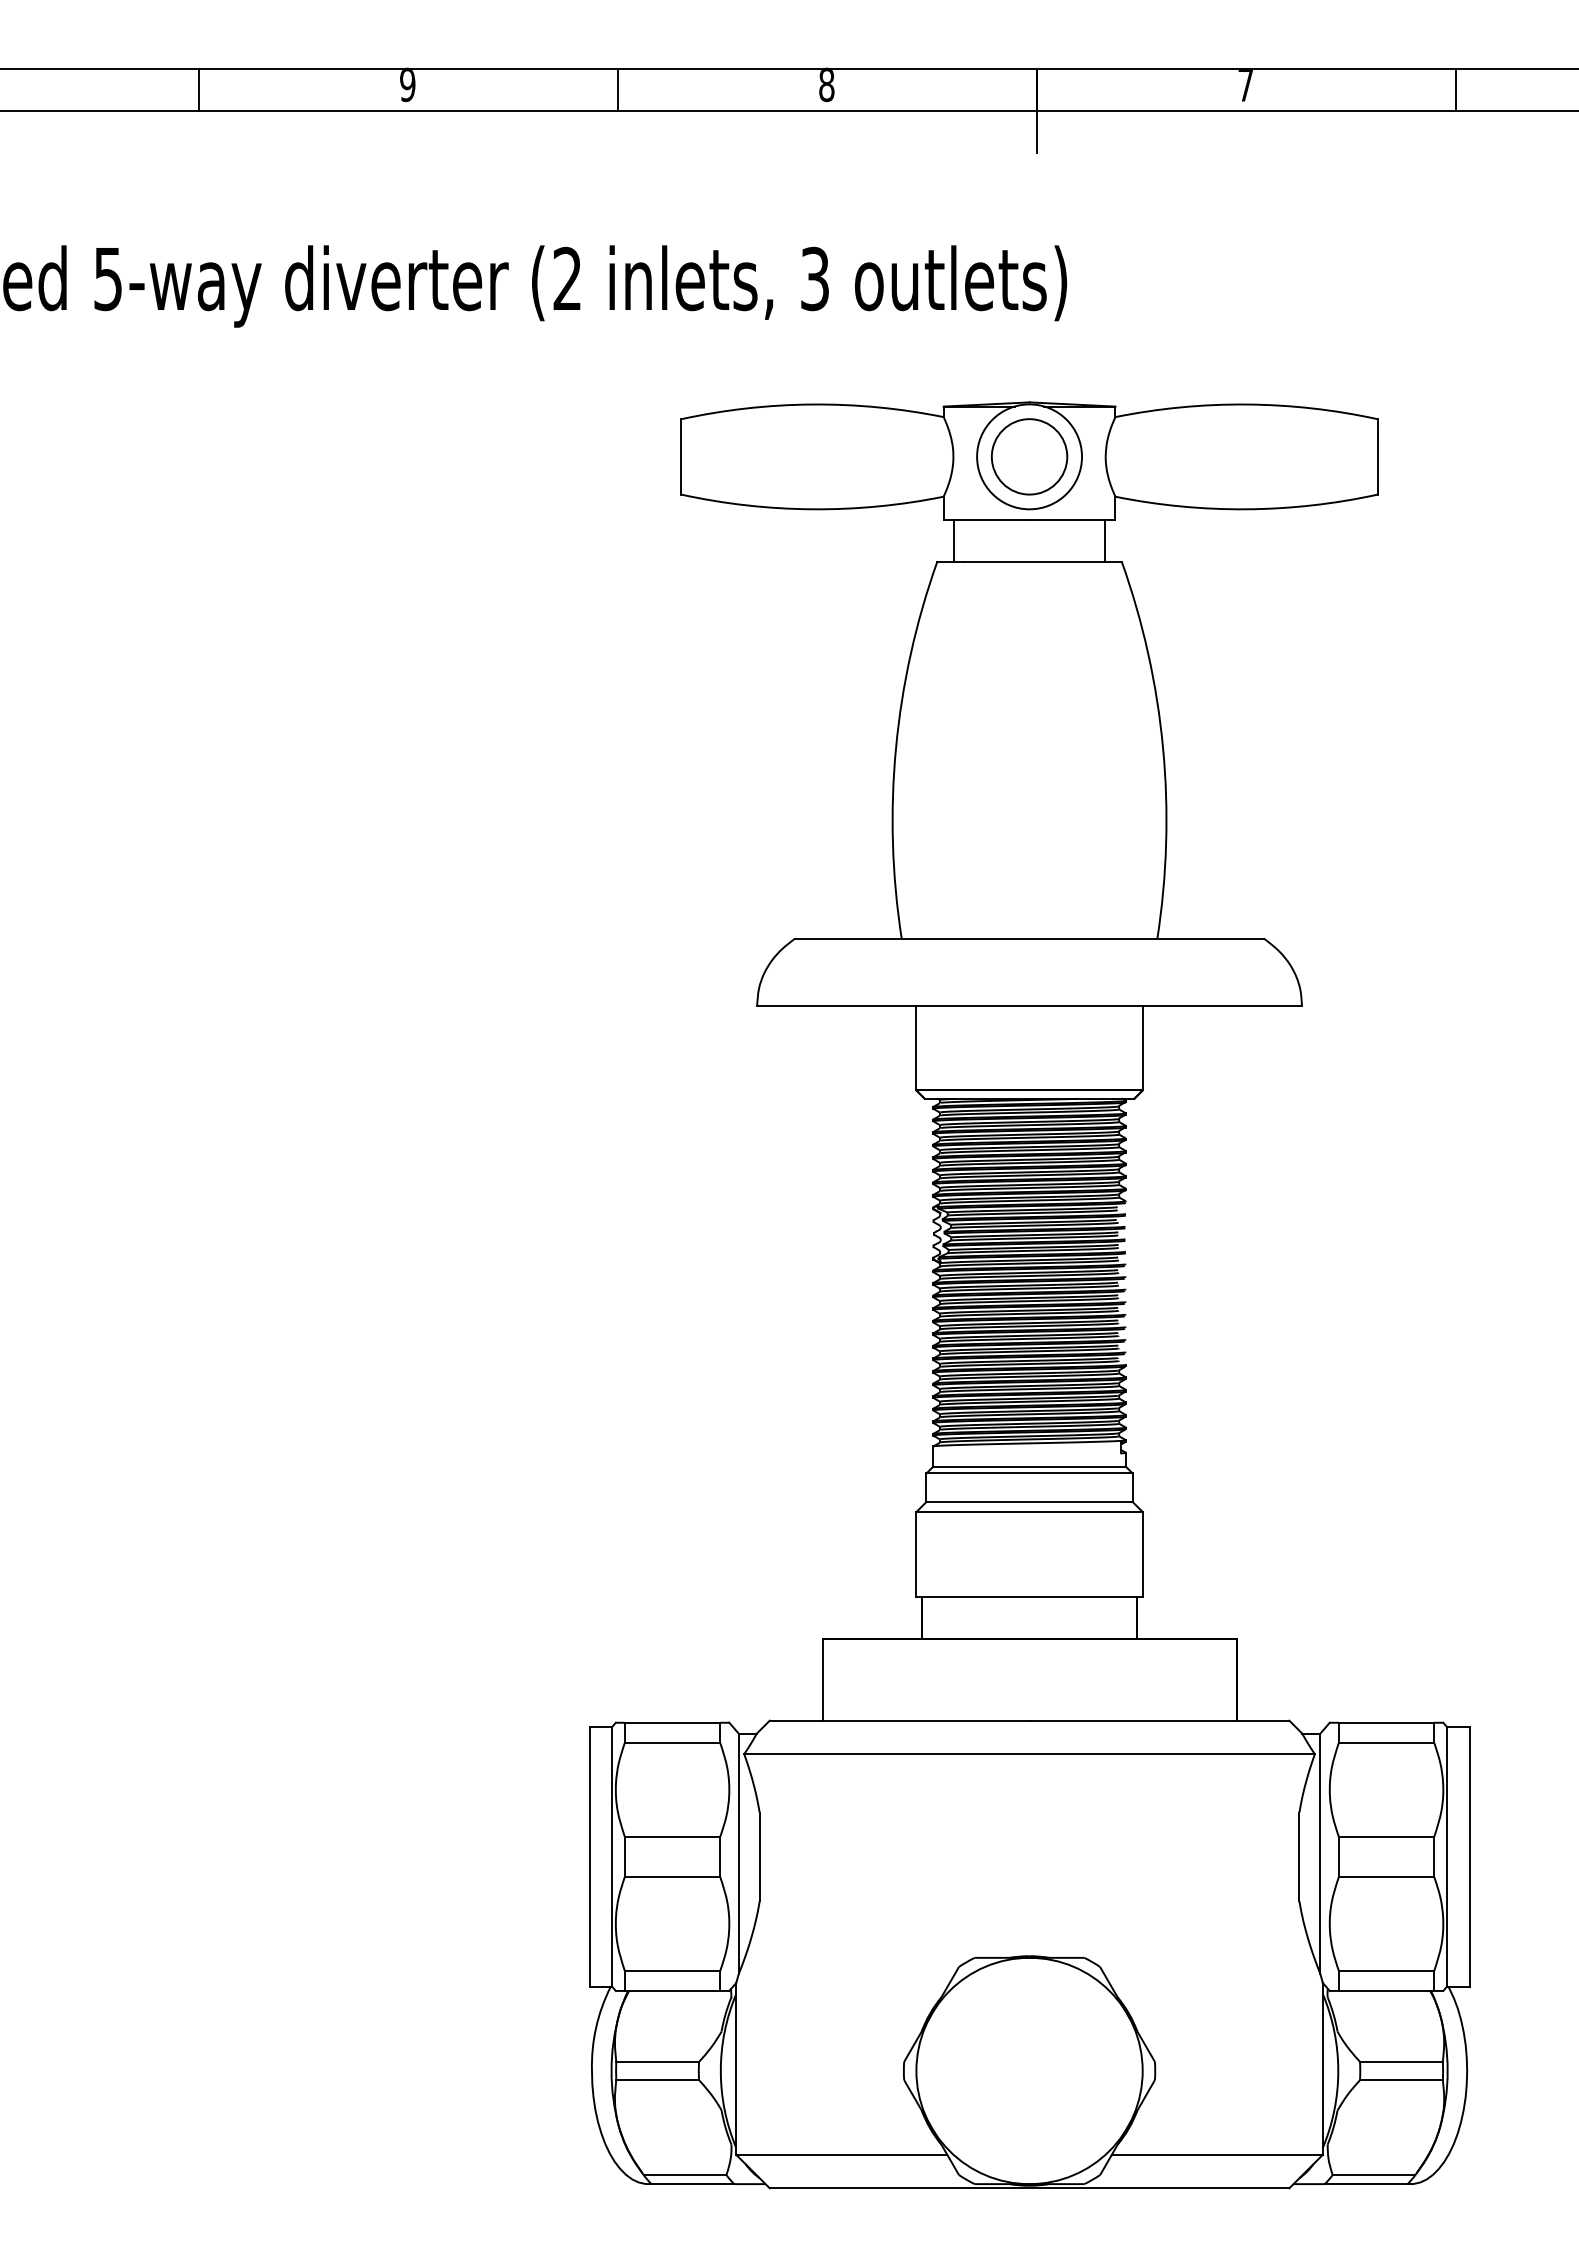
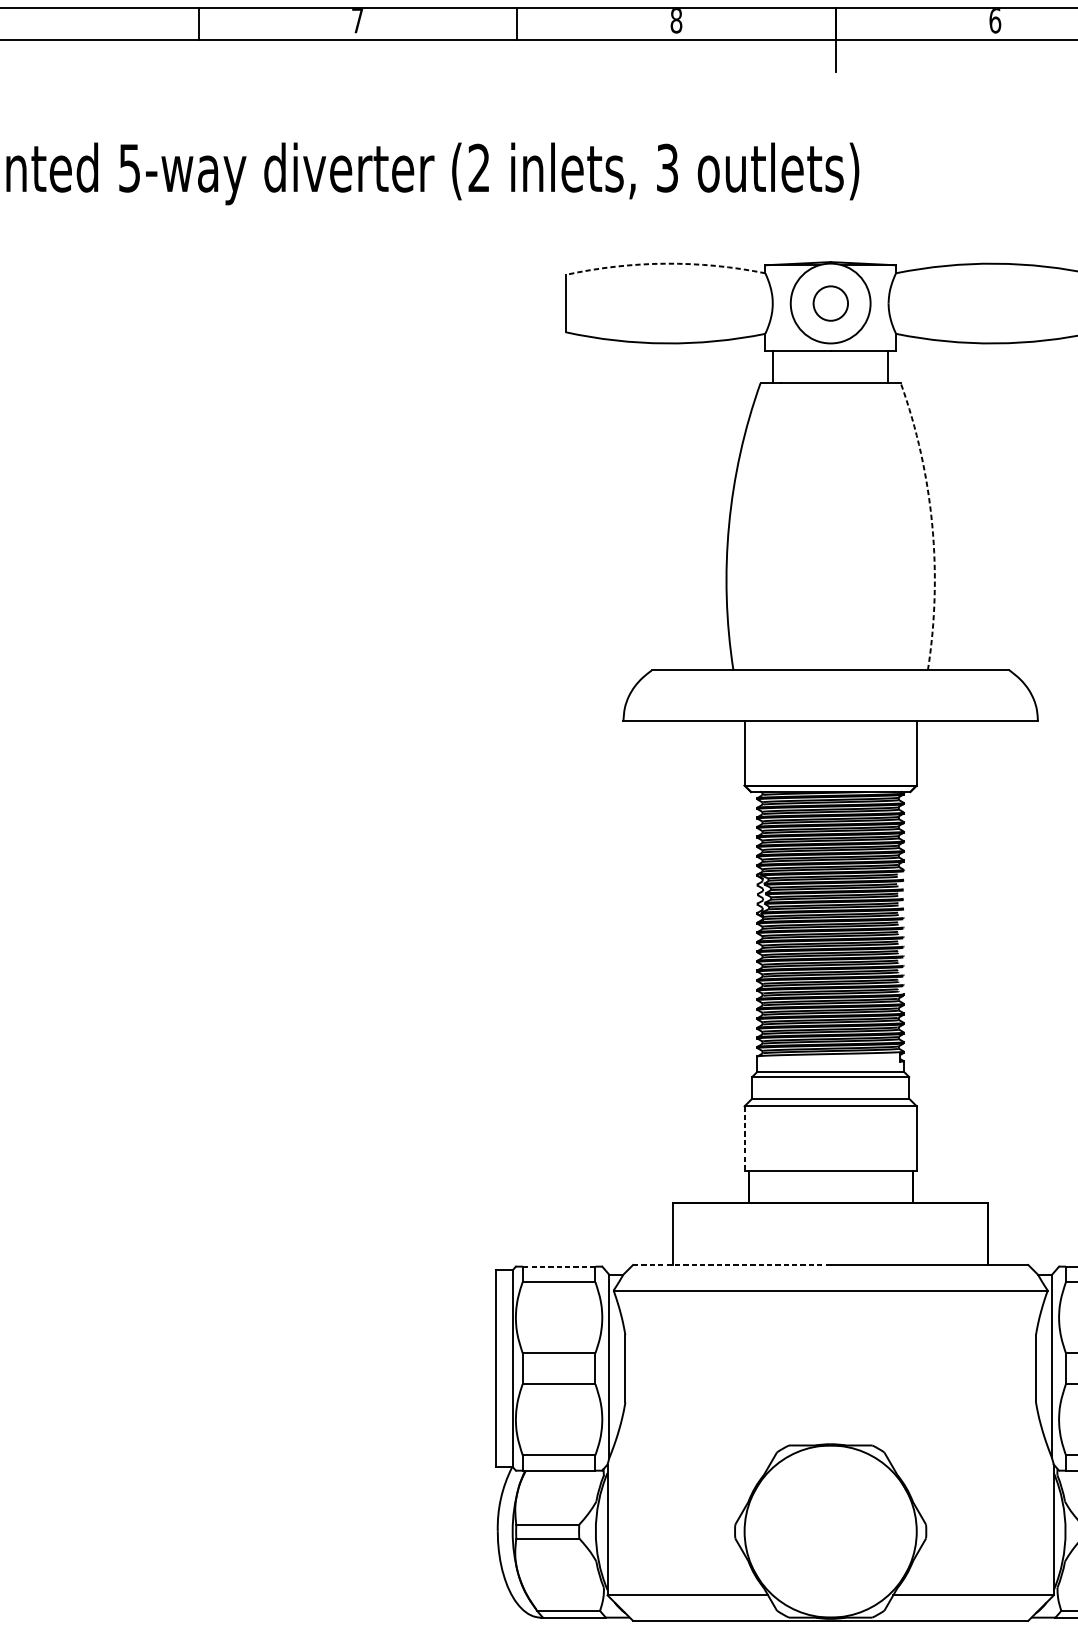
text: (407, 84) -> (357, 20), 9 -> 7
text: (1245, 84) -> (994, 20), 7 -> 6
arc: (812, 404) -> (665, 263), solid -> dashed
circle: (1029, 456) -> (830, 303), size x0.6
arc: (1163, 748) -> (932, 525), solid -> dashed
line: (916, 1554) -> (744, 1138), solid -> dashed
line: (899, 1720) -> (731, 1264), solid -> dashed
line: (672, 1722) -> (559, 1266), solid -> dashed

